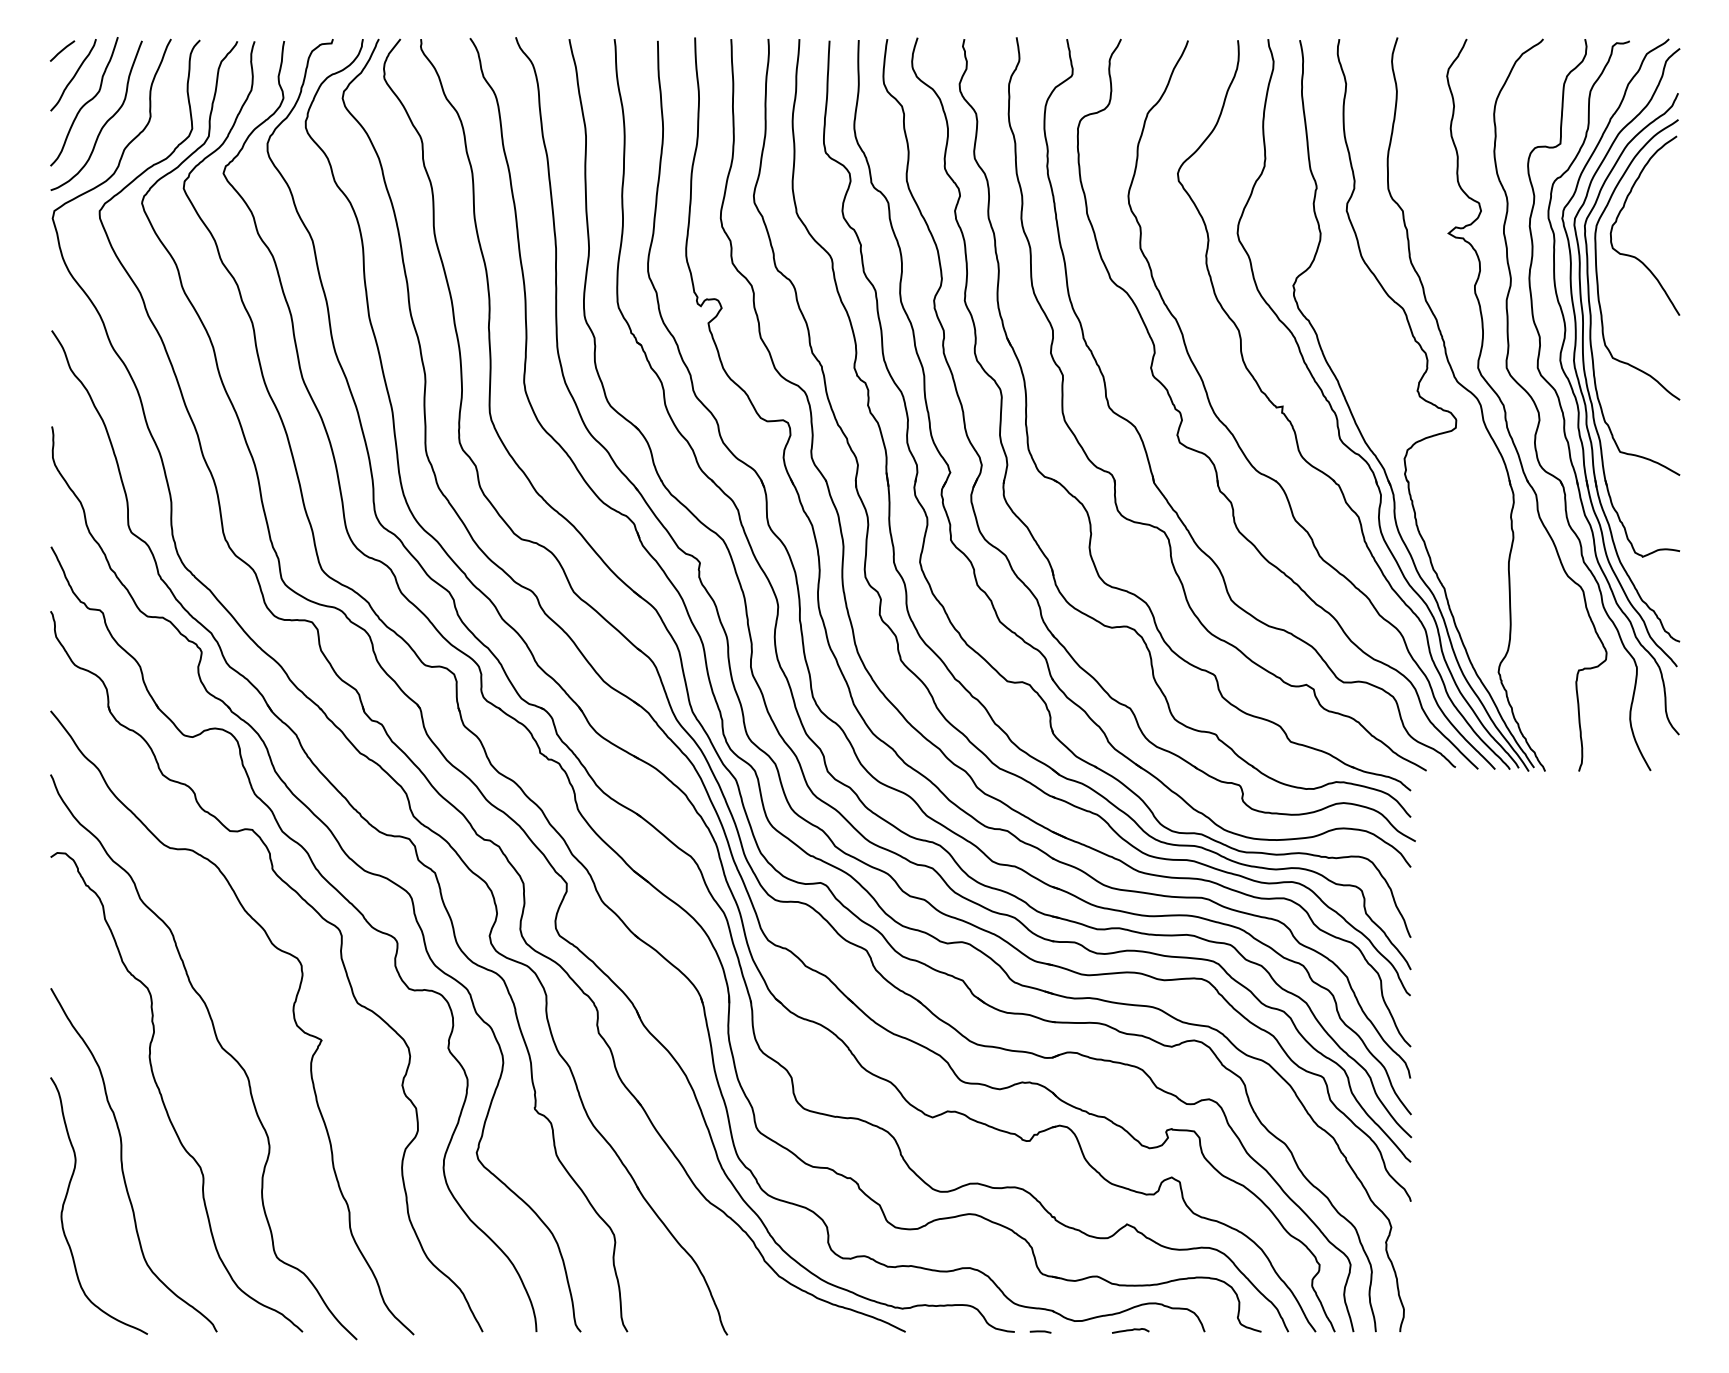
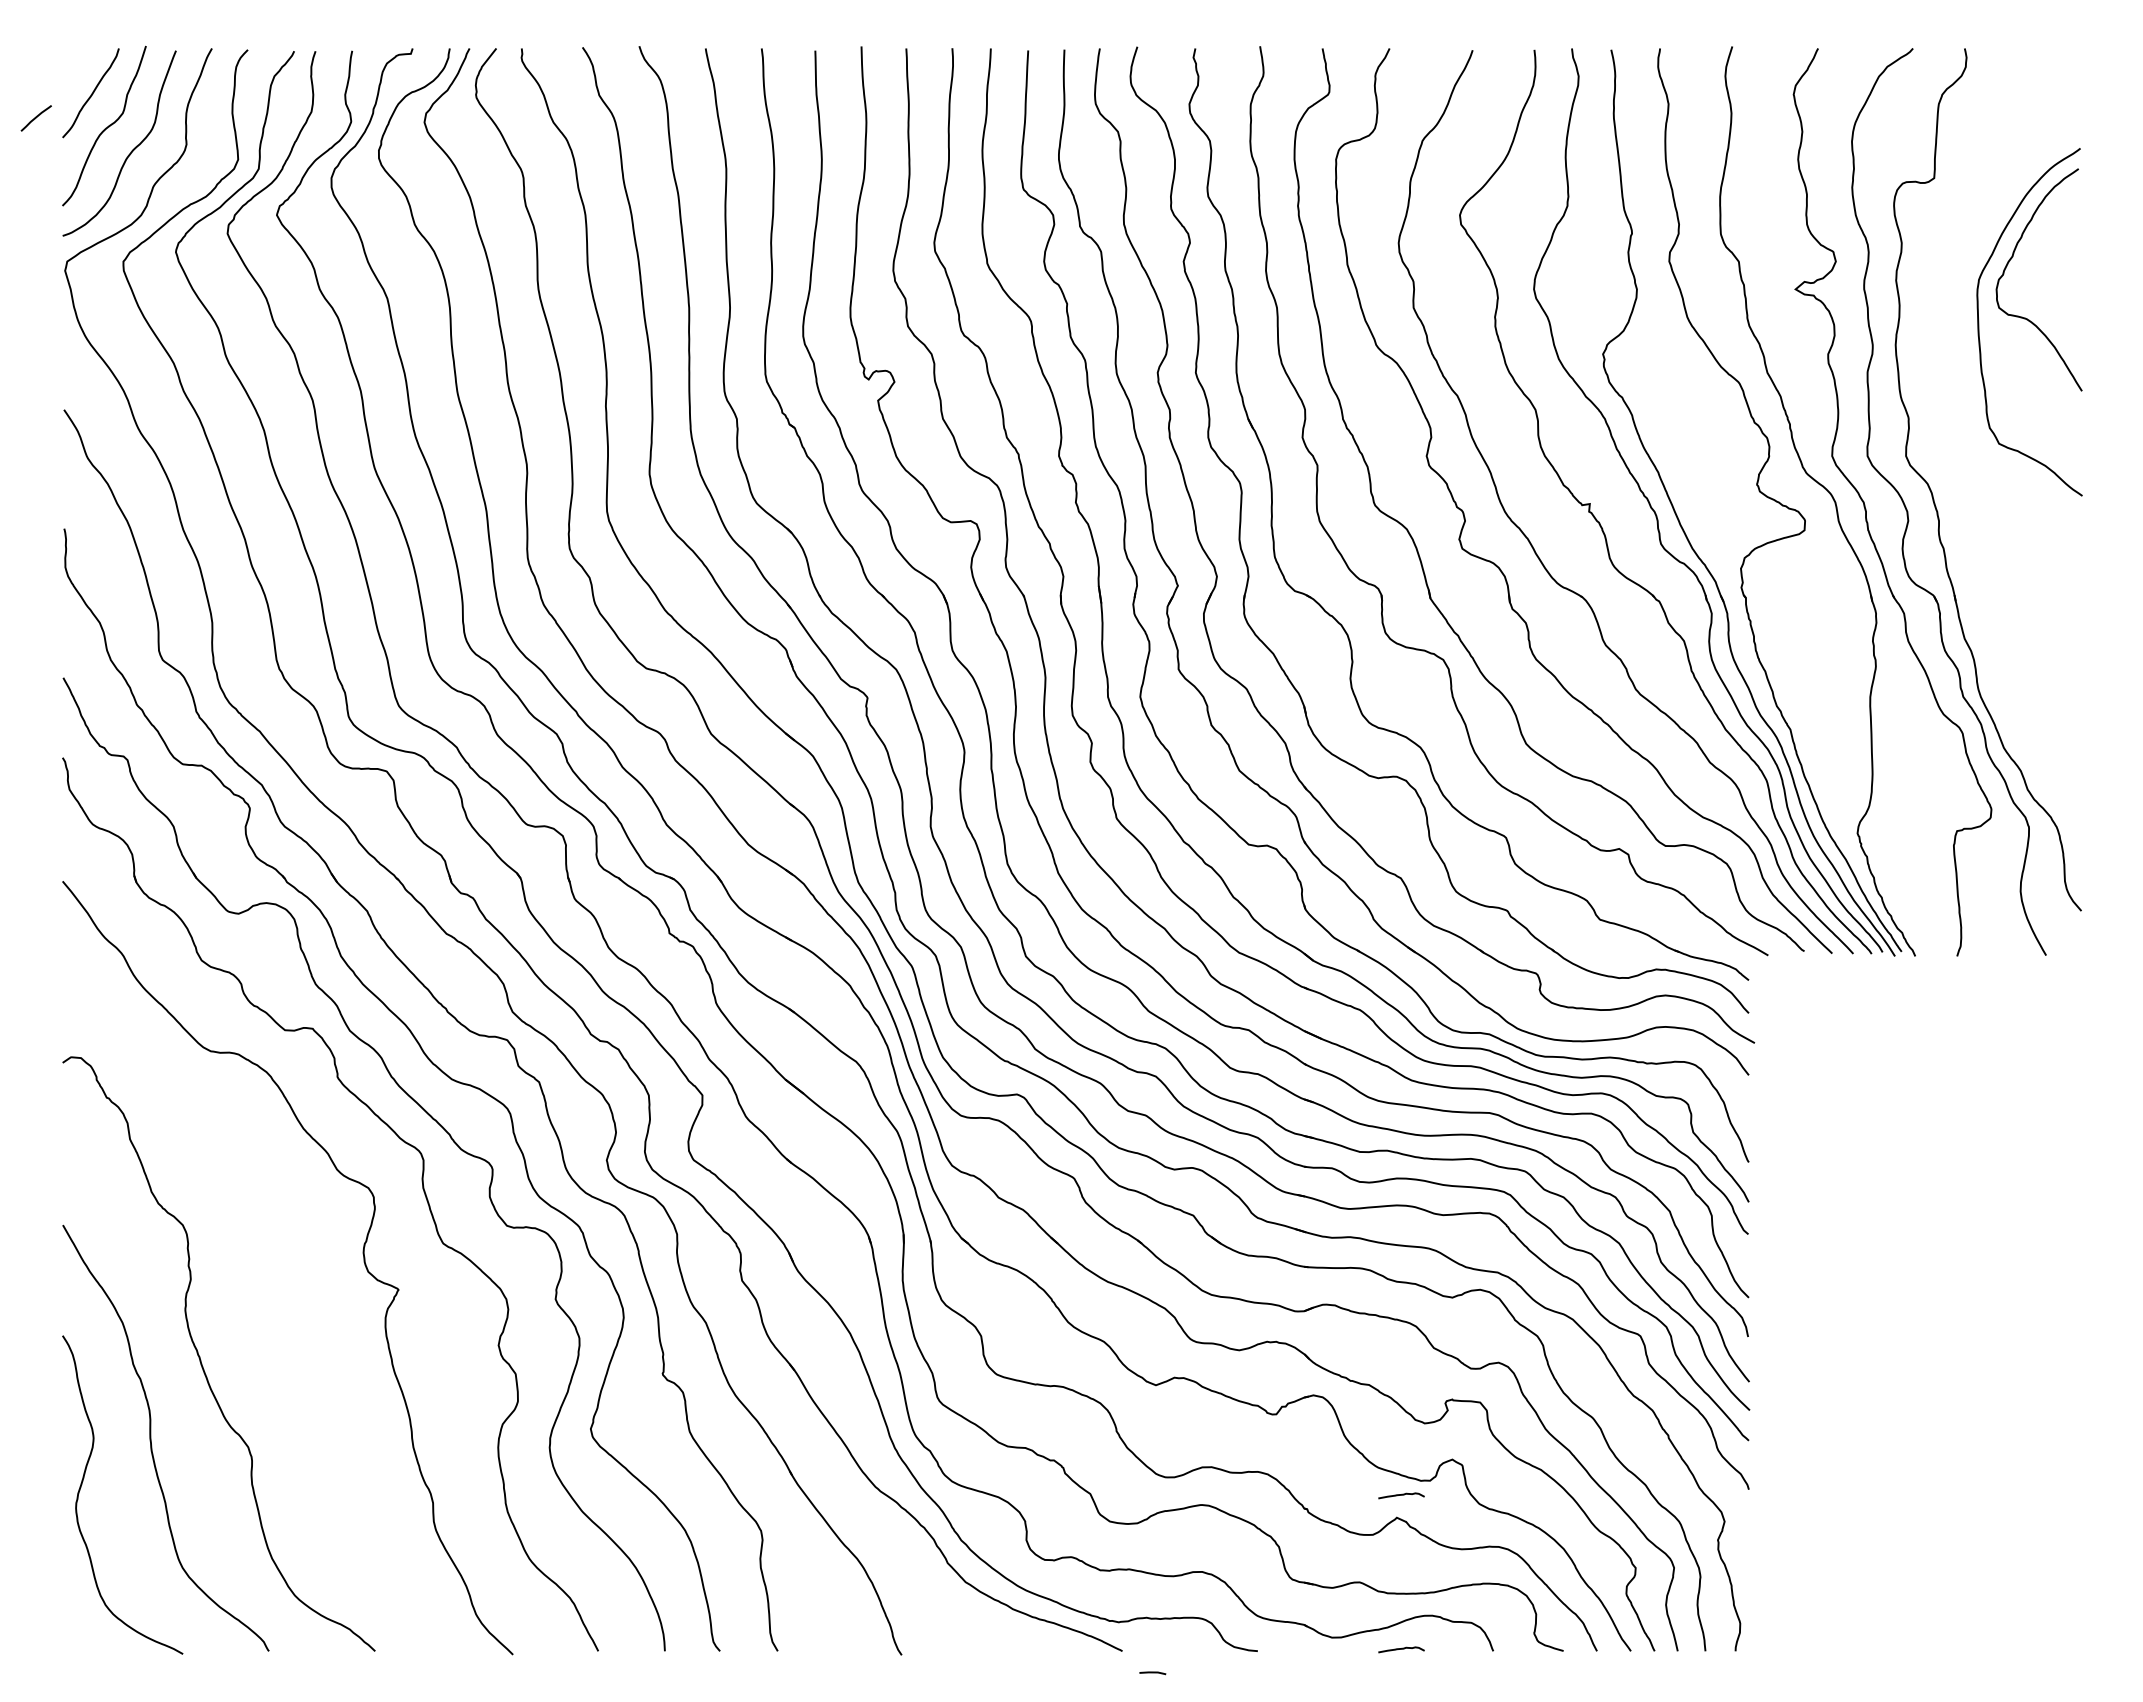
line: (61, 51) -> (35, 118), moved
part: (1592, 352) -> (1974, 437), removed
curve: (219, 1045) -> (272, 1296), removed
curve: (1130, 1206) -> (1401, 1495), added
line: (1040, 1332) -> (1152, 1673), moved

